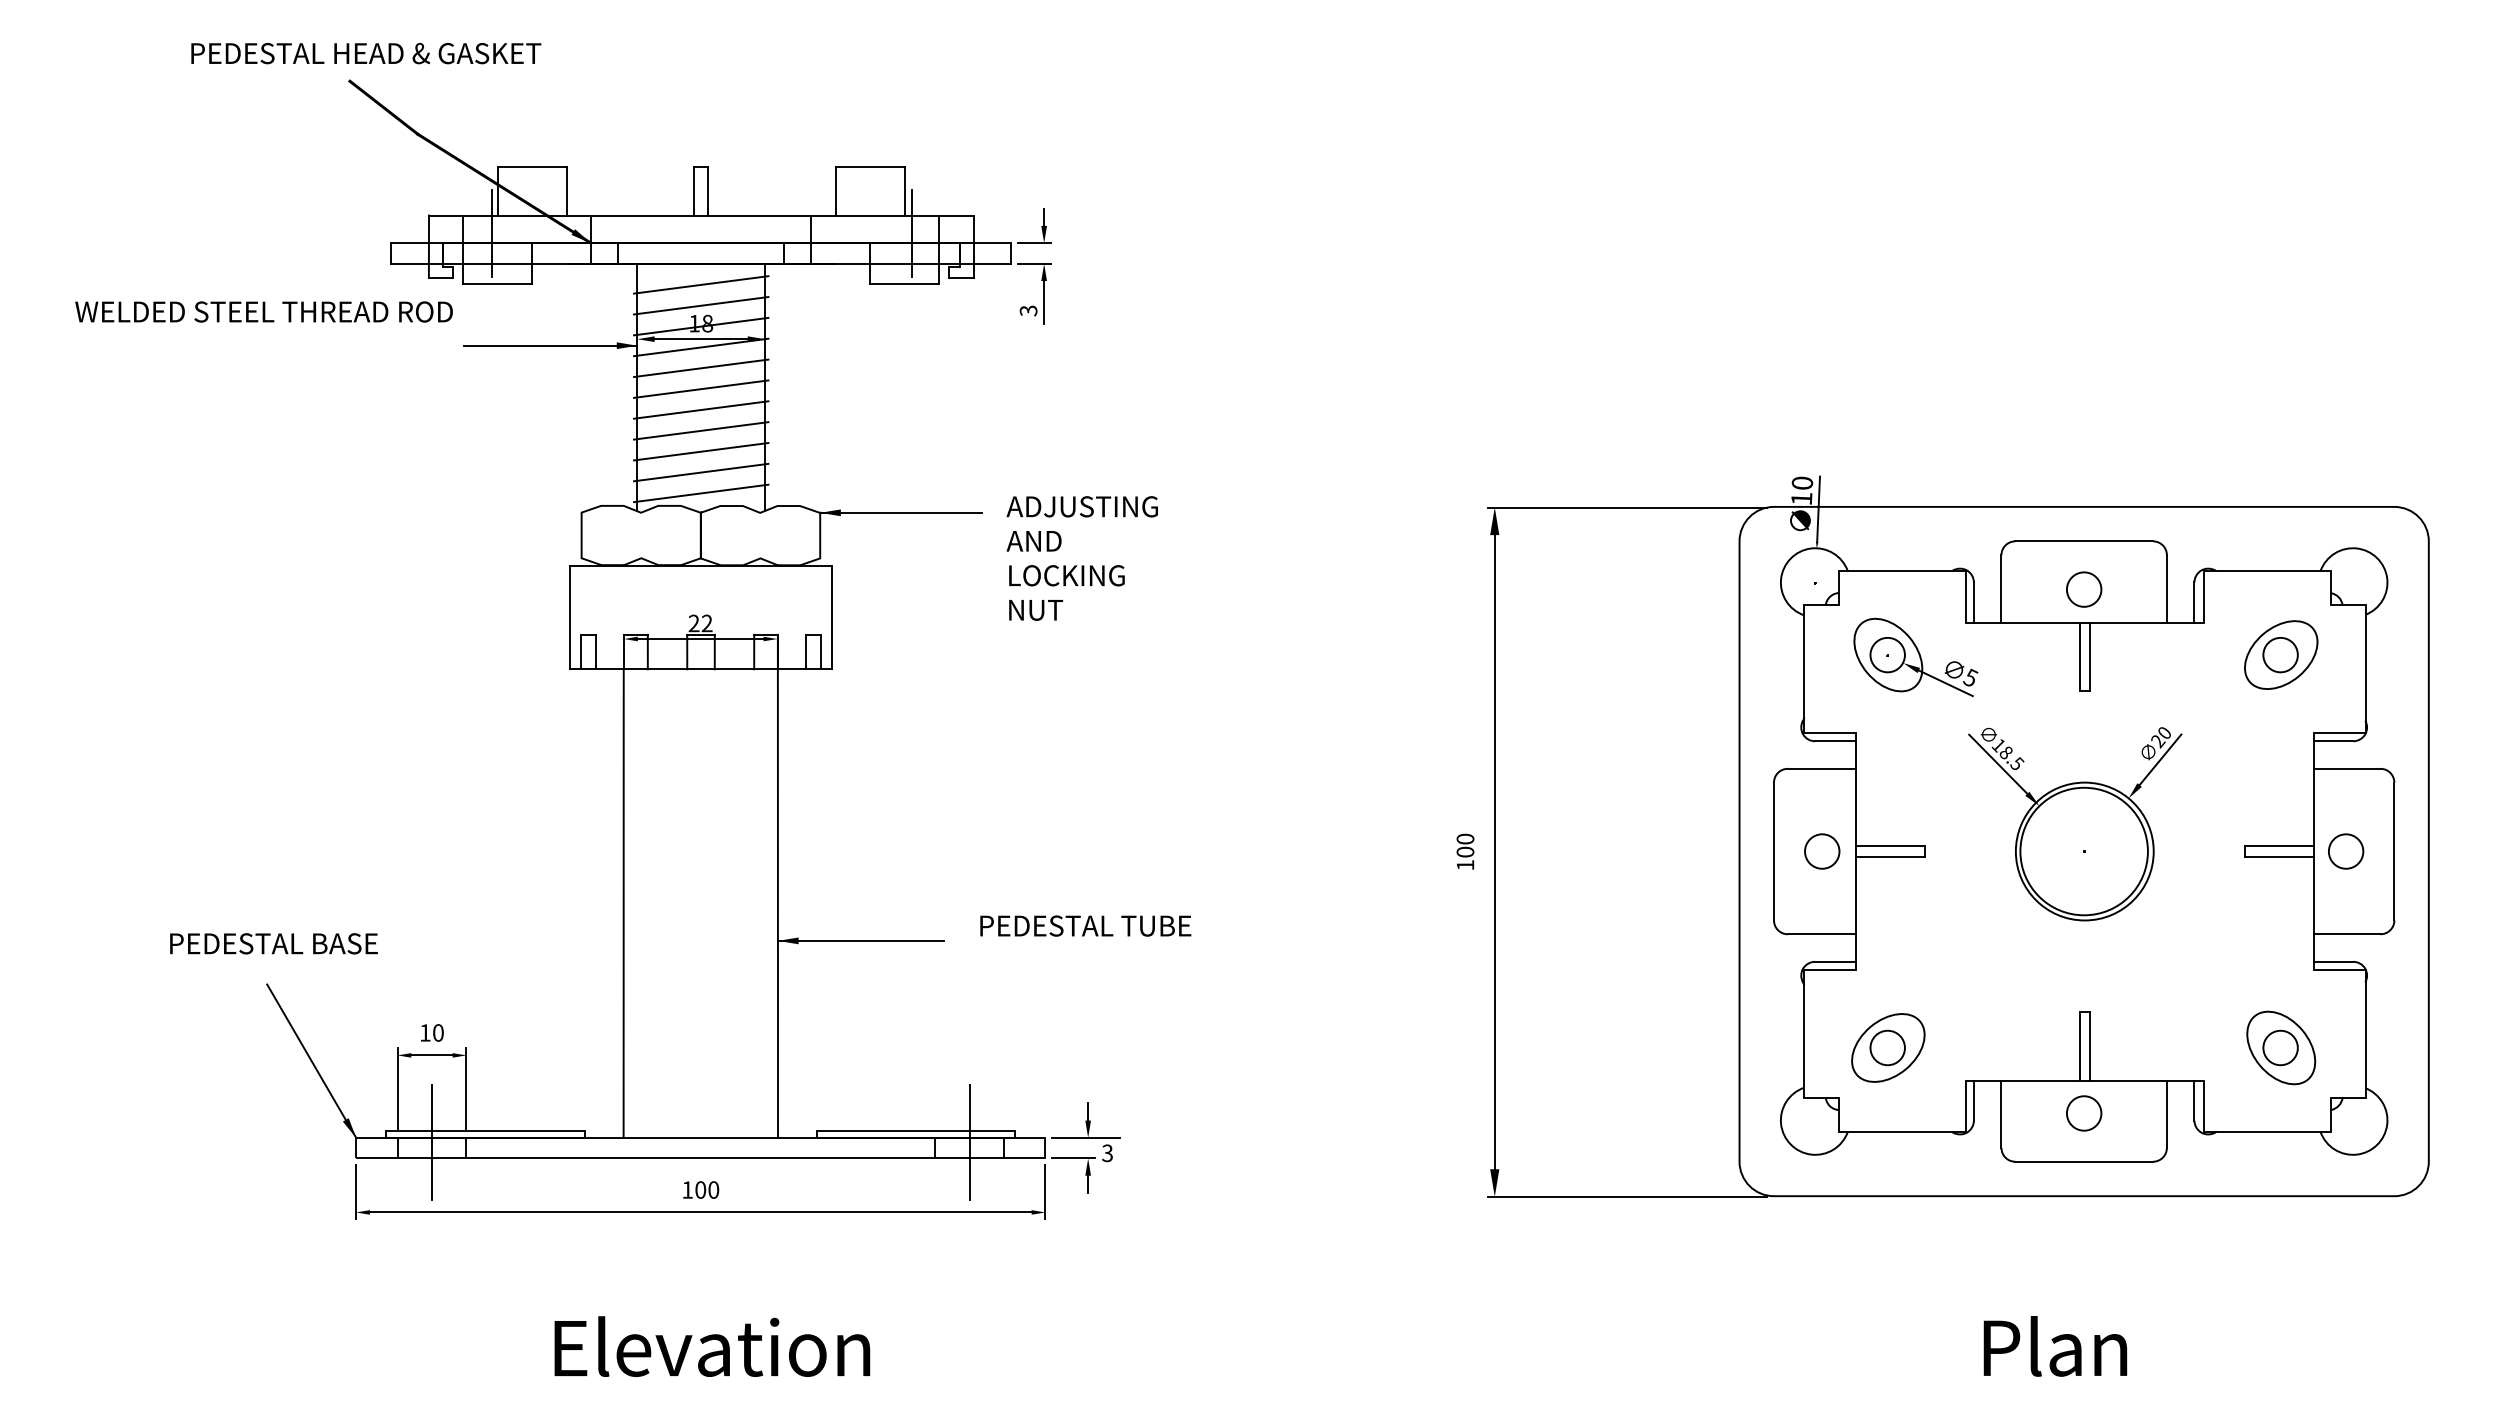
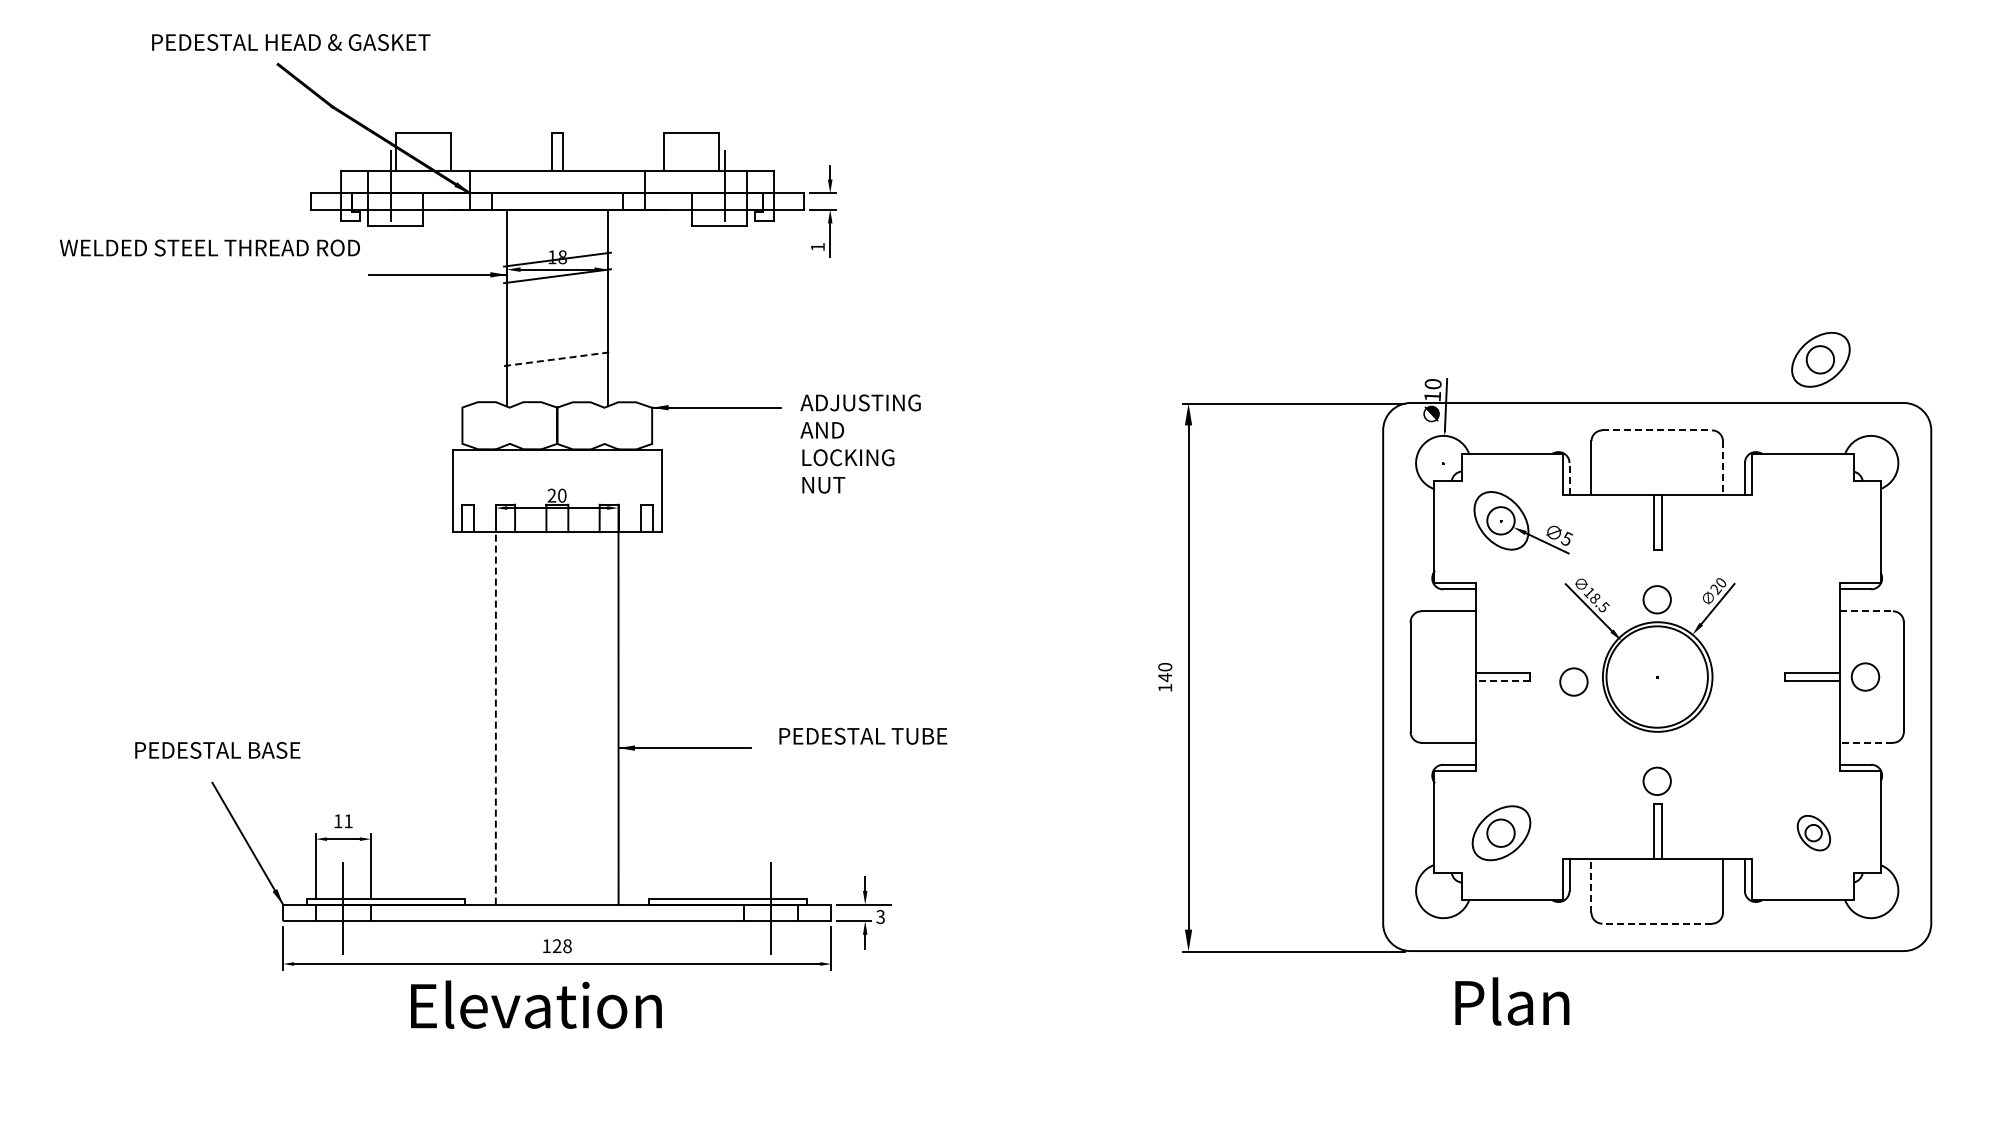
line: (701, 284) -> (557, 226), removed
line: (701, 305) -> (557, 242), removed
text: (1028, 311) -> (817, 247), 3 -> 1
line: (701, 367) -> (557, 292), removed
line: (701, 389) -> (557, 309), removed
line: (701, 409) -> (557, 325), removed
line: (701, 430) -> (557, 342), removed
line: (701, 452) -> (557, 359), solid -> dashed
line: (701, 472) -> (557, 375), removed
line: (701, 493) -> (557, 392), removed
line: (2084, 541) -> (1657, 430), solid -> dashed
circle: (2083, 589) -> (1656, 599), moved
line: (2166, 589) -> (1722, 468), solid -> dashed
line: (1973, 601) -> (1569, 478), solid -> dashed
text: (707, 623) -> (562, 495), 22 -> 20
part: (2280, 654) -> (1820, 359), moved
line: (2347, 769) -> (1866, 611), solid -> dashed
circle: (1821, 850) -> (1573, 681), moved
text: (1465, 852) -> (1165, 677), 100 -> 140
line: (1889, 857) -> (1502, 681), solid -> dashed
line: (623, 902) -> (495, 717), solid -> dashed
line: (2347, 933) -> (1866, 742), solid -> dashed
text: (438, 1033) -> (348, 821), 10 -> 11
part: (2280, 1047) -> (1813, 832), size x0.6
circle: (2083, 1112) -> (1656, 780), moved
line: (2001, 1113) -> (1591, 885), solid -> dashed
line: (2084, 1161) -> (1657, 923), solid -> dashed
text: (706, 1190) -> (561, 946), 100 -> 128
text: (712, 1346) -> (536, 1004), moved
text: (2055, 1346) -> (1512, 1001), moved

